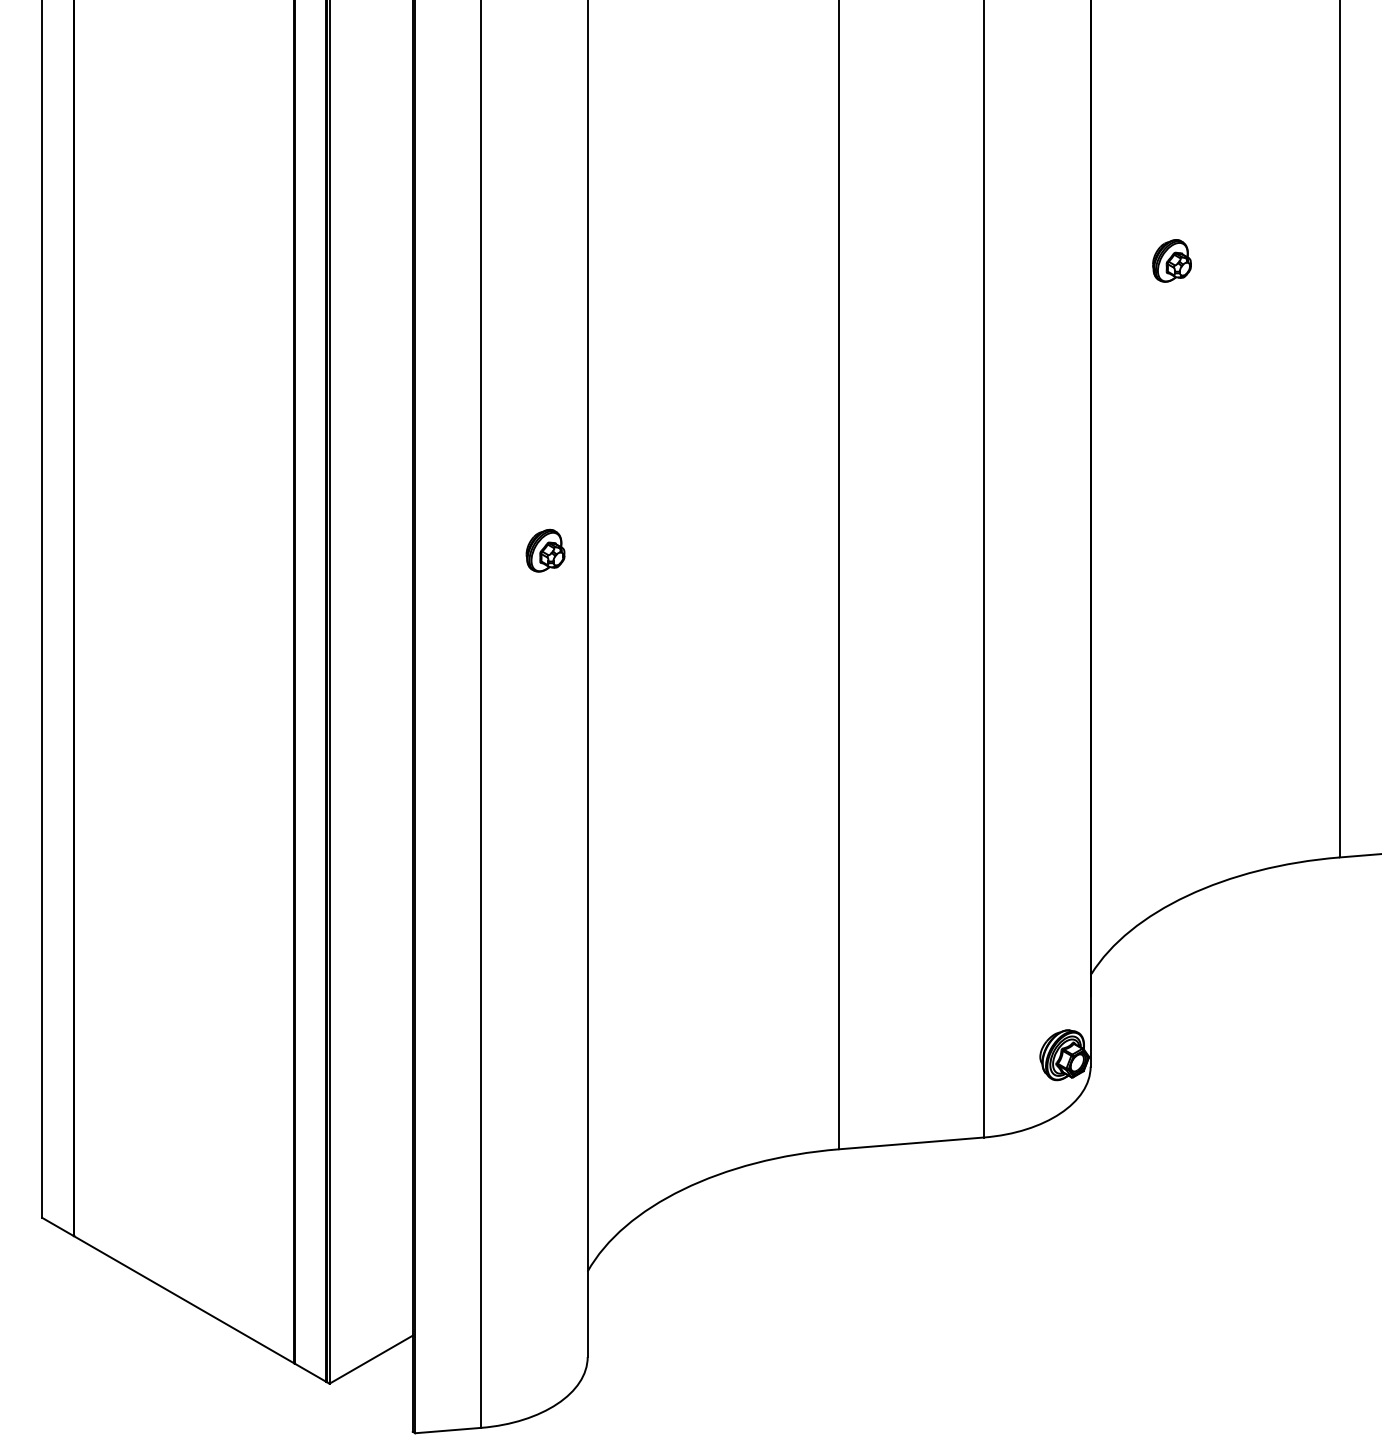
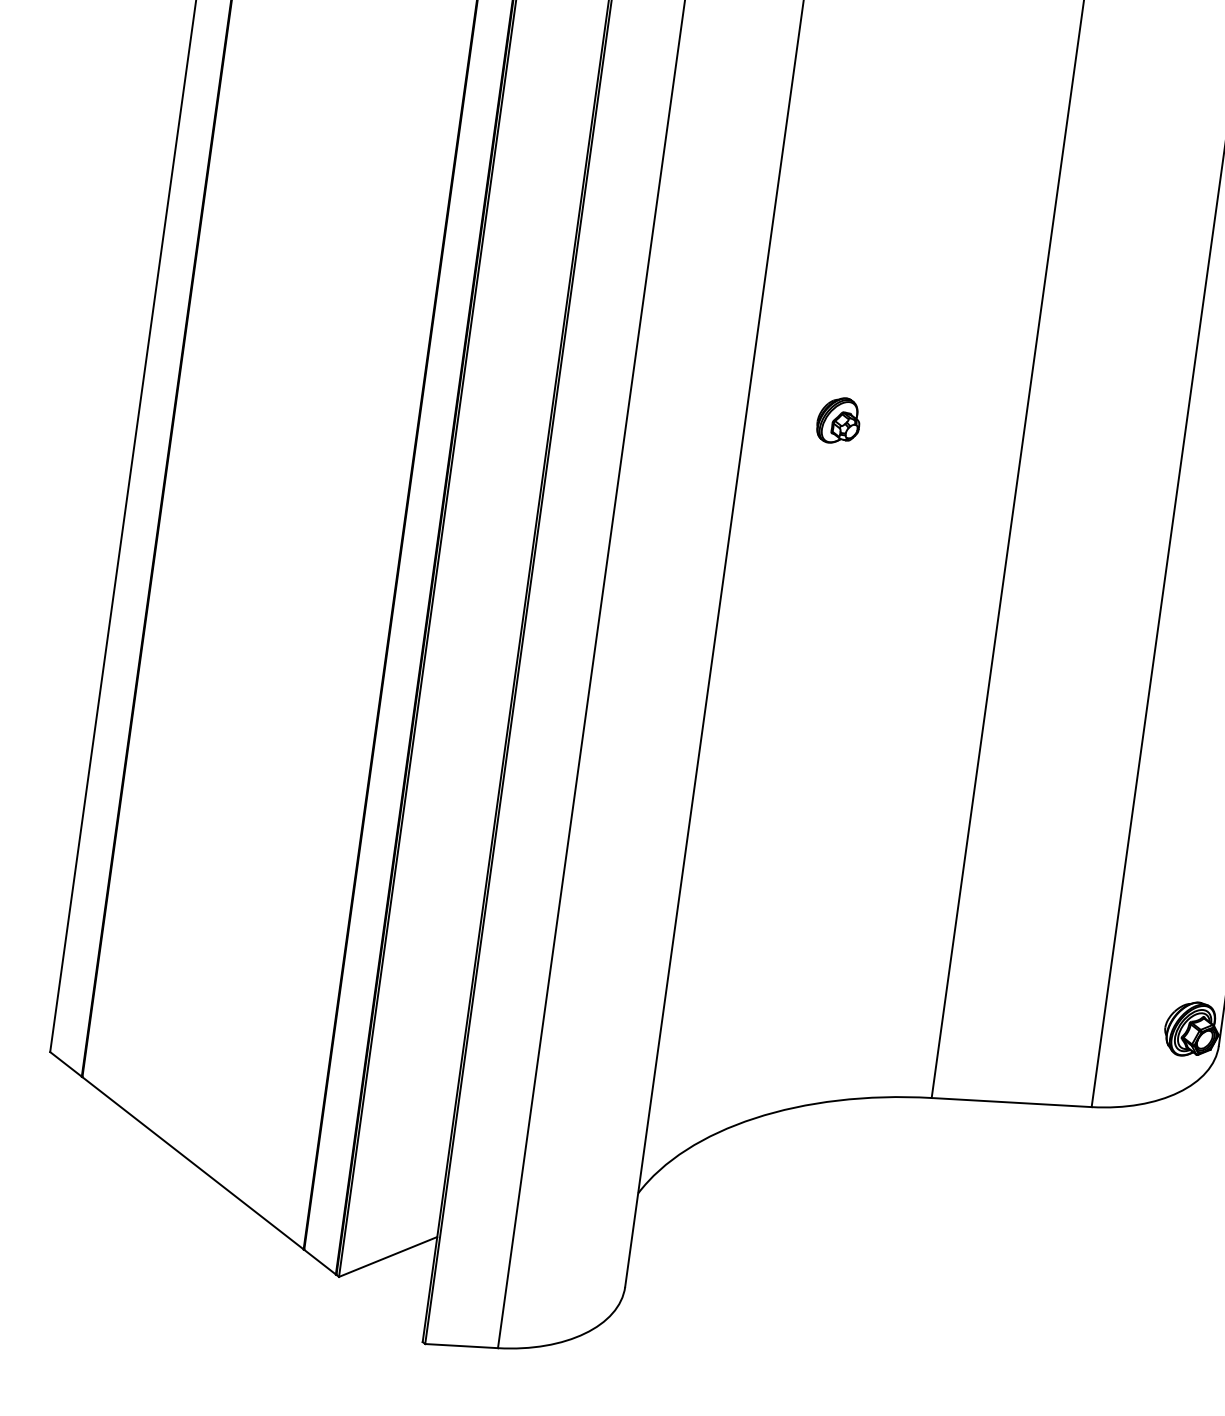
part: (545, 550) -> (838, 420), moved

